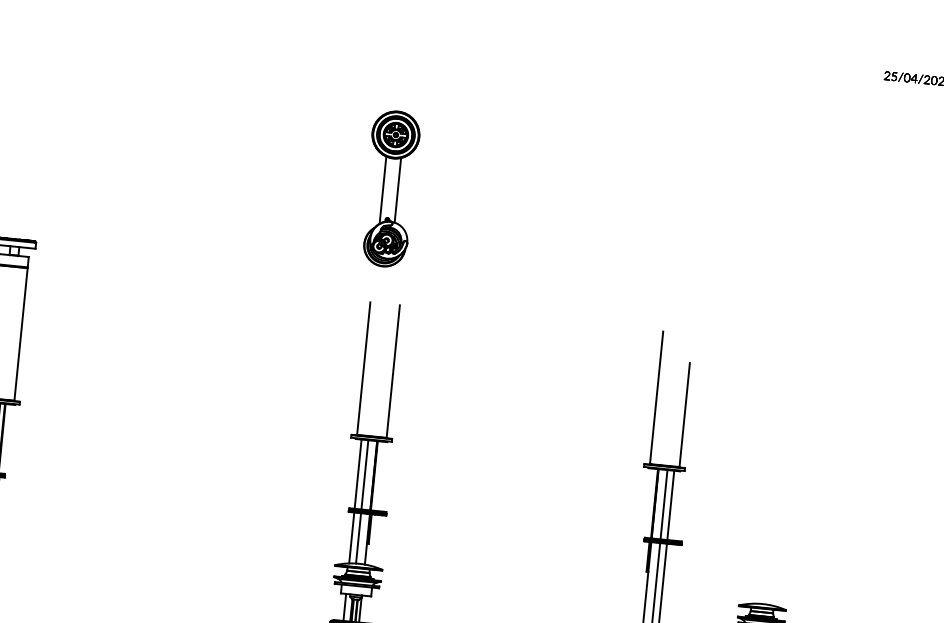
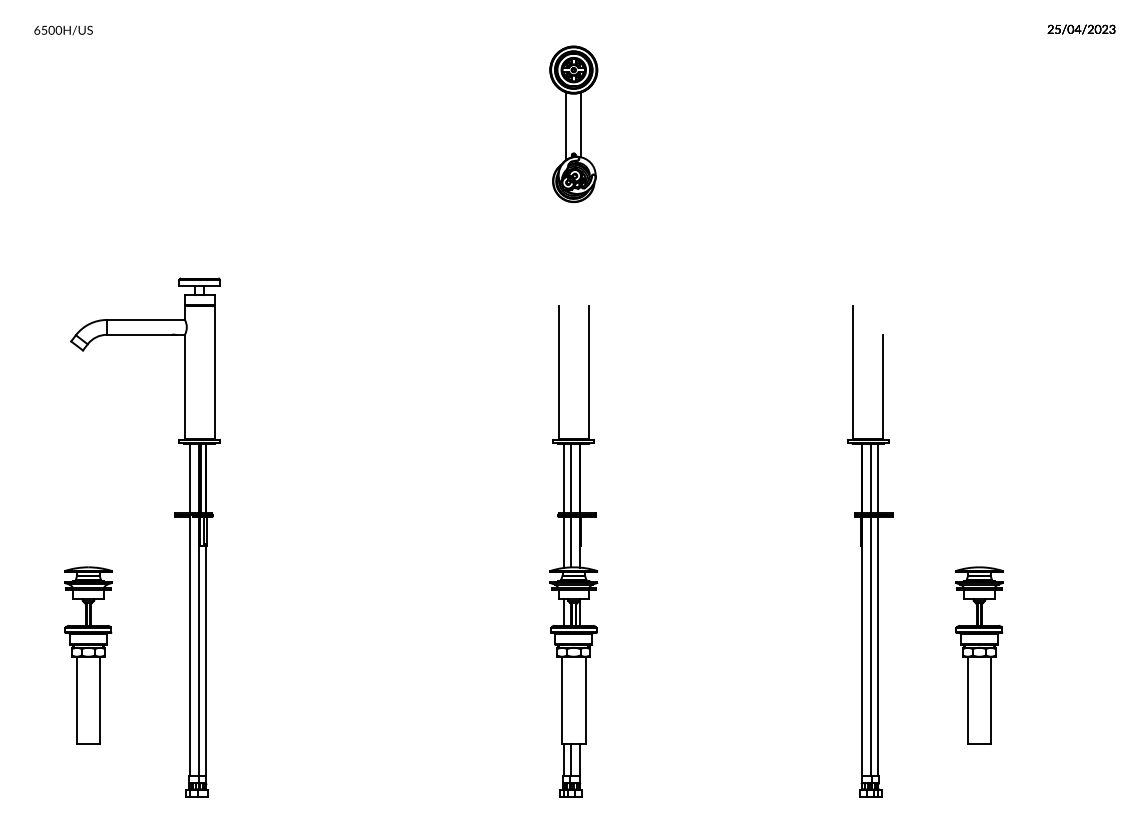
part: (390, 188) -> (573, 123), moved

